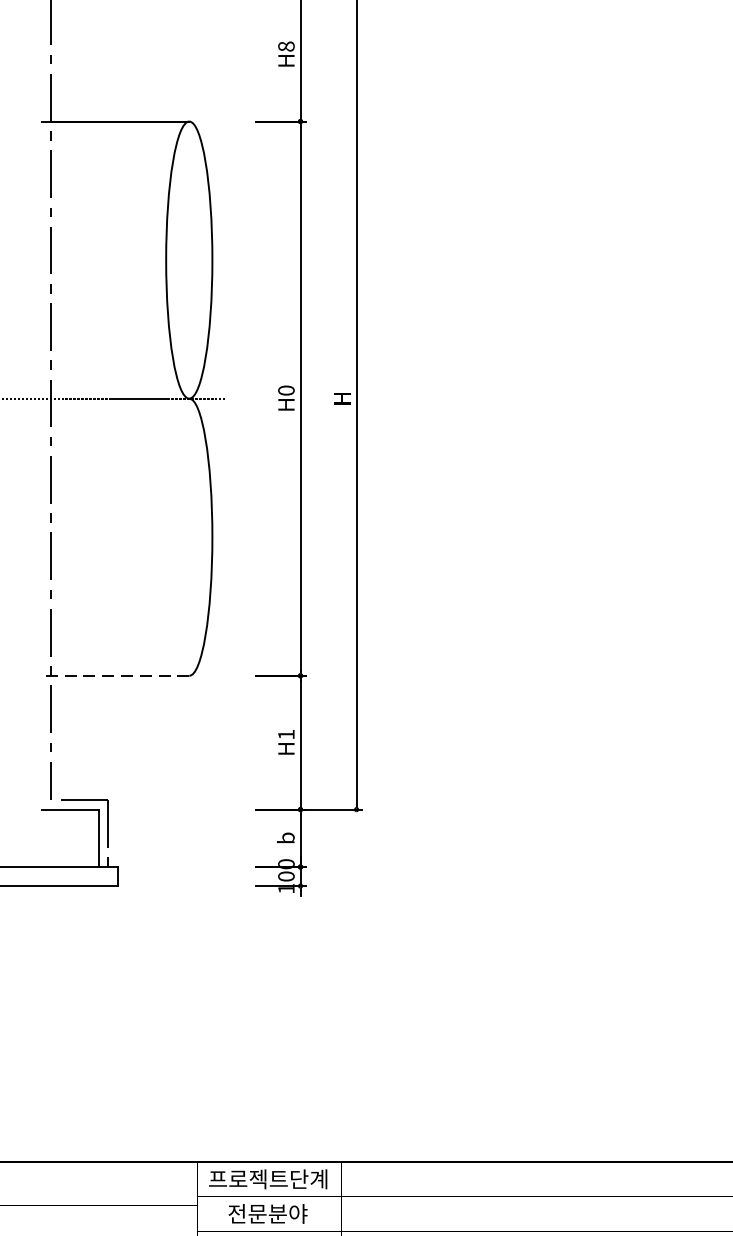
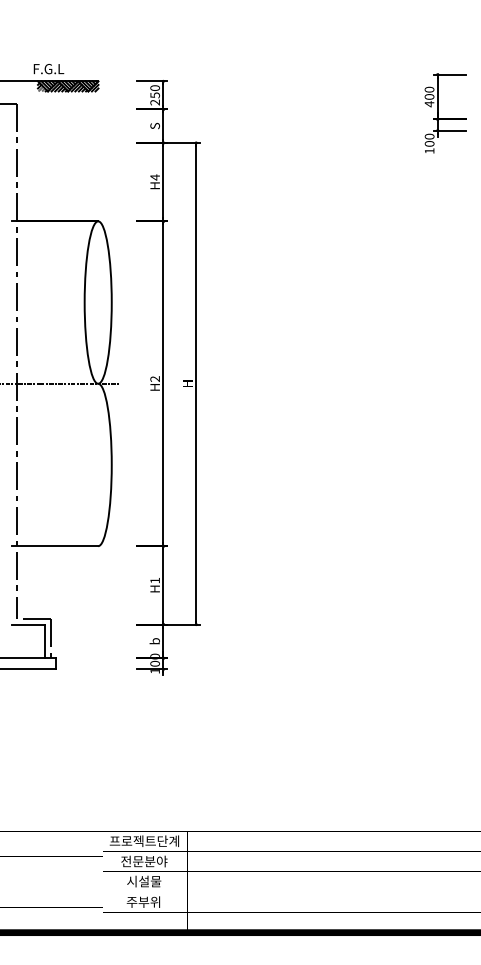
text: (285, 46) -> (154, 177), H8 -> H4
text: (285, 389) -> (154, 378), H0 -> H2
line: (114, 676) -> (54, 546), dashed -> solid

